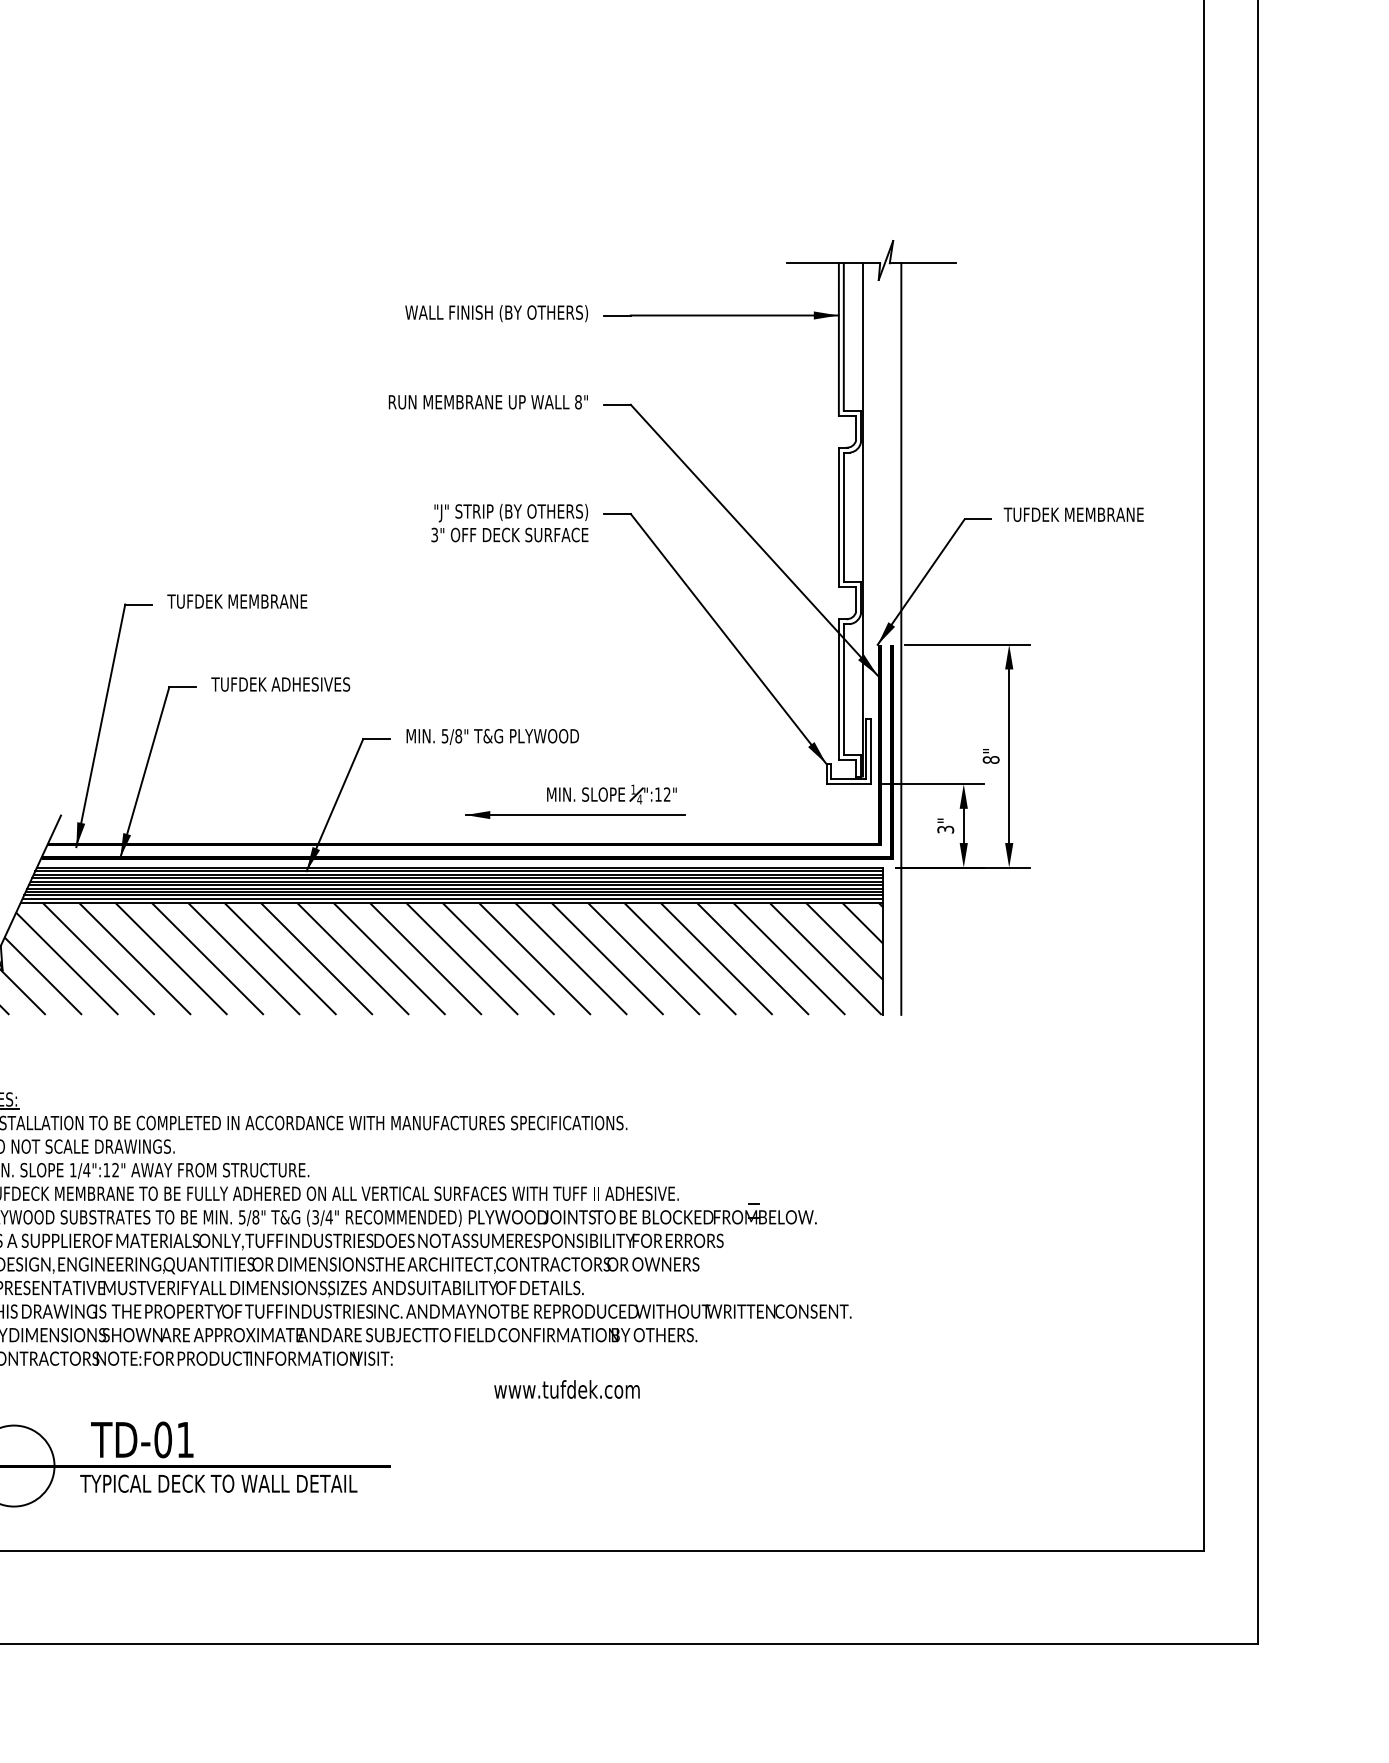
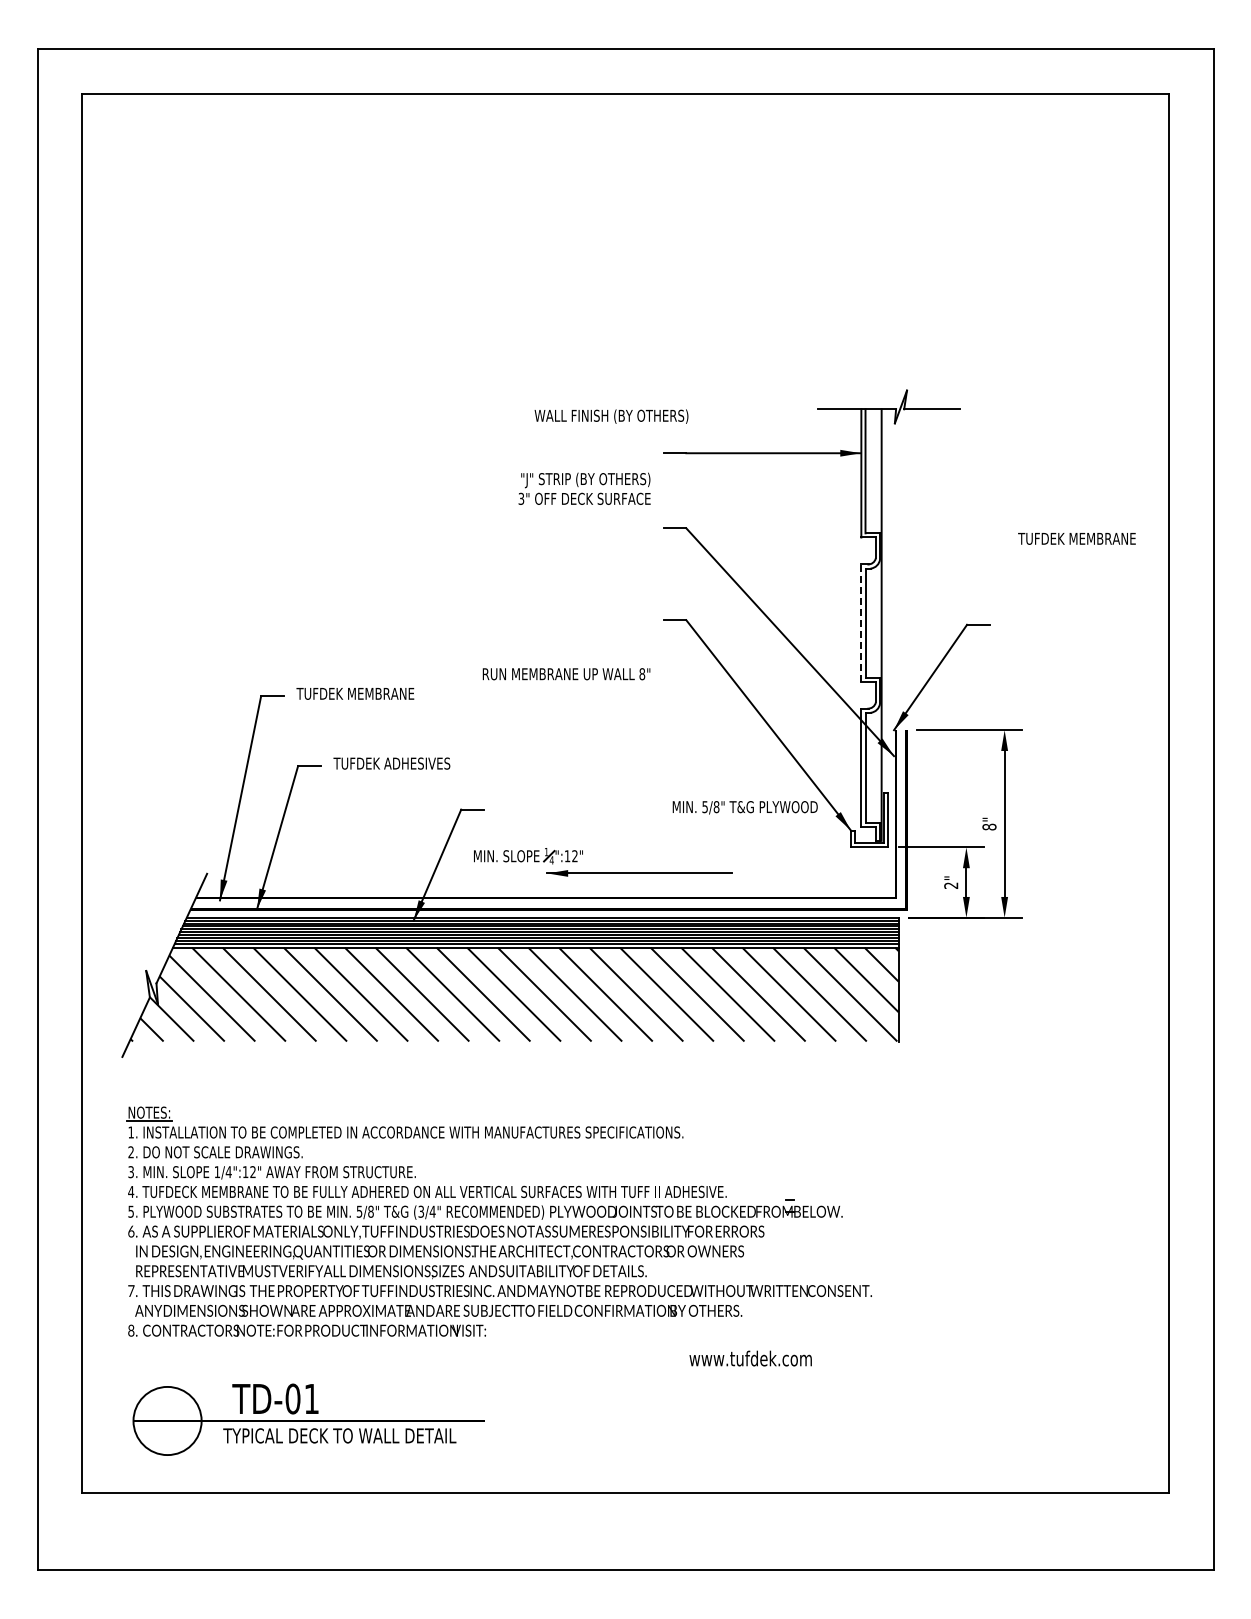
text: (496, 313) -> (611, 416), moved
text: (488, 402) -> (566, 674), moved
text: (1073, 514) -> (1076, 538), moved
line: (839, 517) -> (861, 623), solid -> dashed
text: (509, 522) -> (584, 488), moved
line: (900, 639) -> (913, 725), removed
text: (491, 736) -> (744, 807), moved
part: (611, 794) -> (528, 856), moved
text: (946, 829) -> (951, 885), 3" -> 2"
text: (566, 1389) -> (750, 1358), moved

